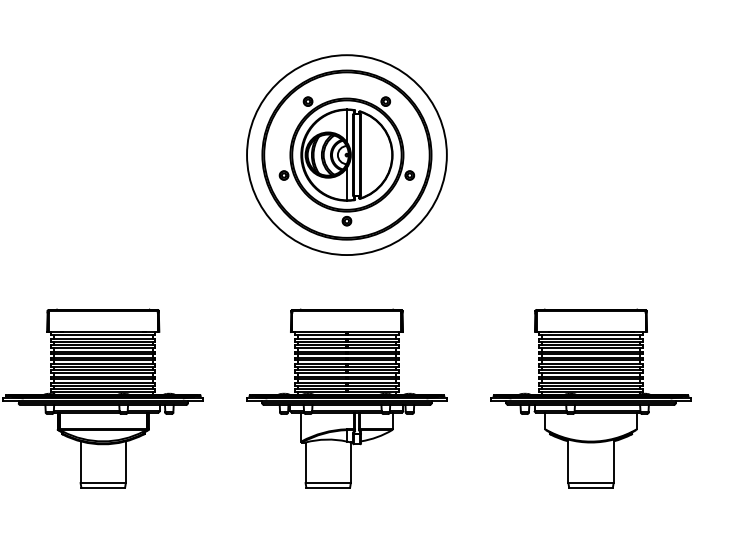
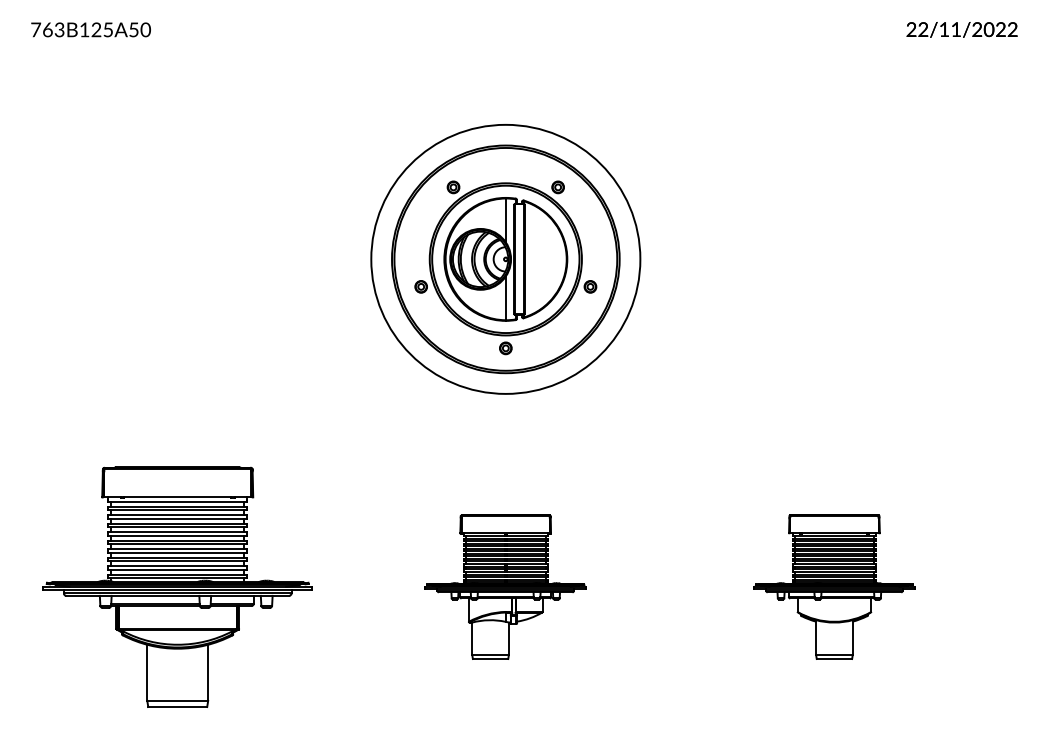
part: (346, 398) -> (505, 586), size x0.6
part: (591, 398) -> (834, 586), size x0.6

